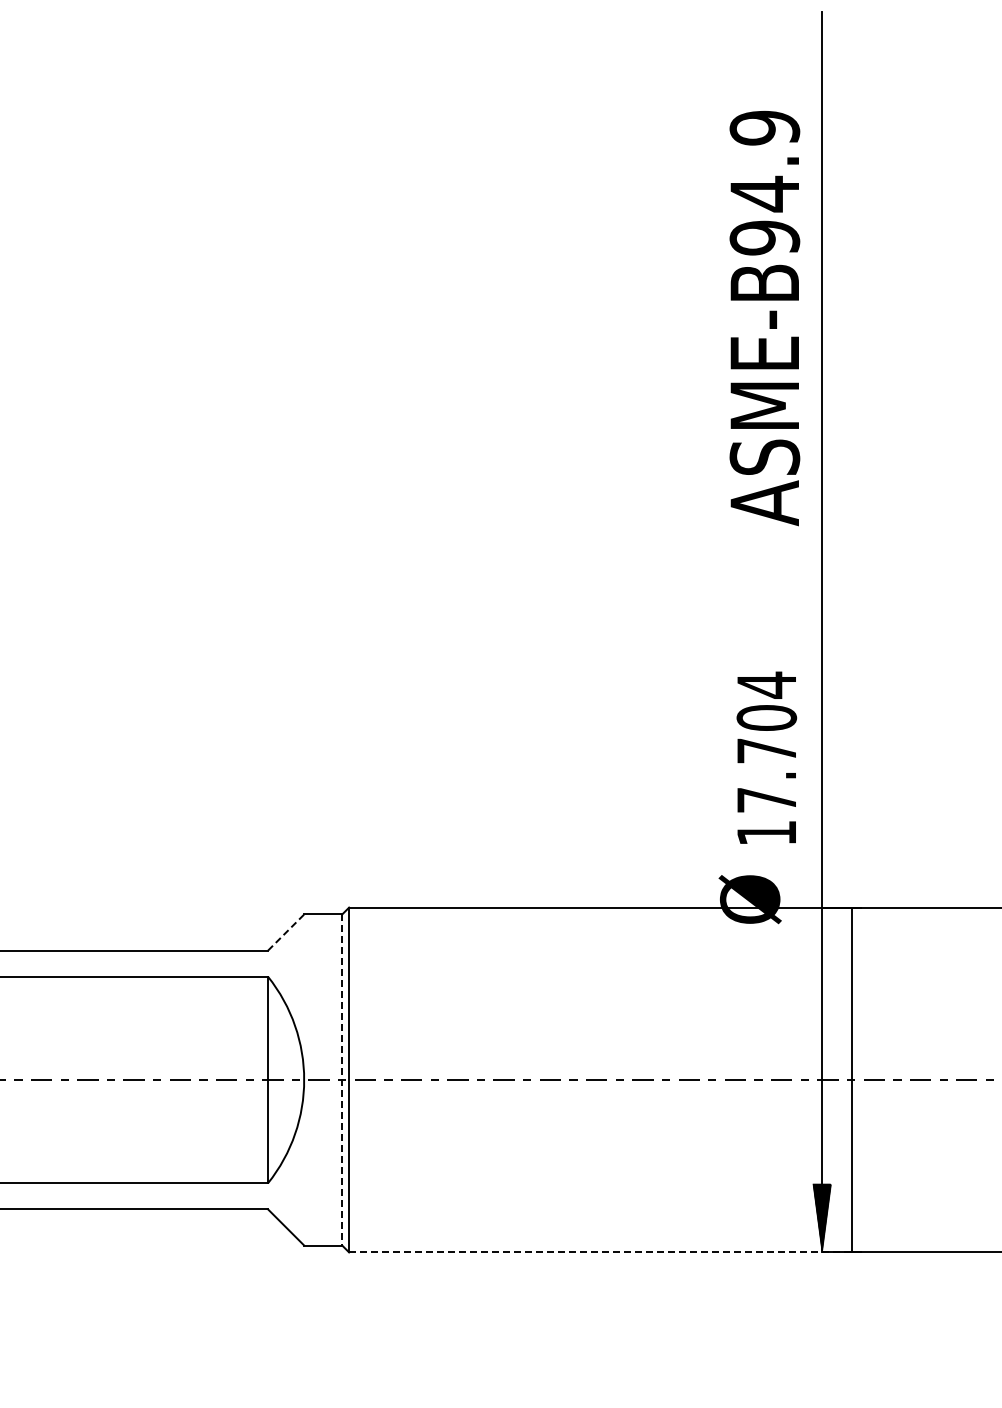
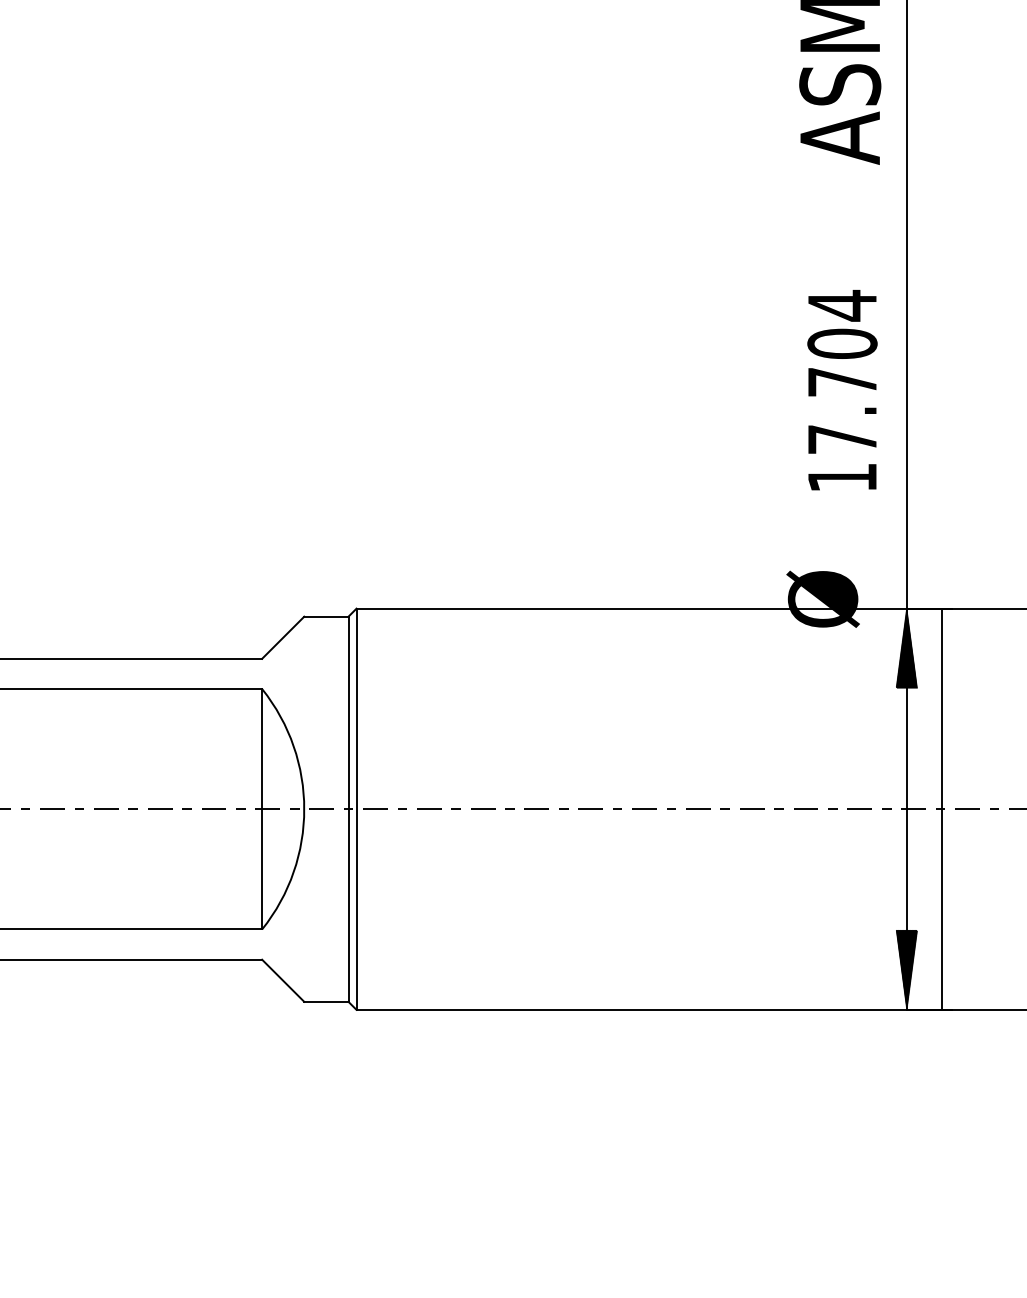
text: (766, 757) -> (842, 389), moved
line: (286, 932) -> (283, 637), dashed -> solid
hatch: (822, 941) -> (907, 648), added
line: (342, 1080) -> (348, 809), dashed -> solid
line: (600, 1252) -> (648, 1009), dashed -> solid

